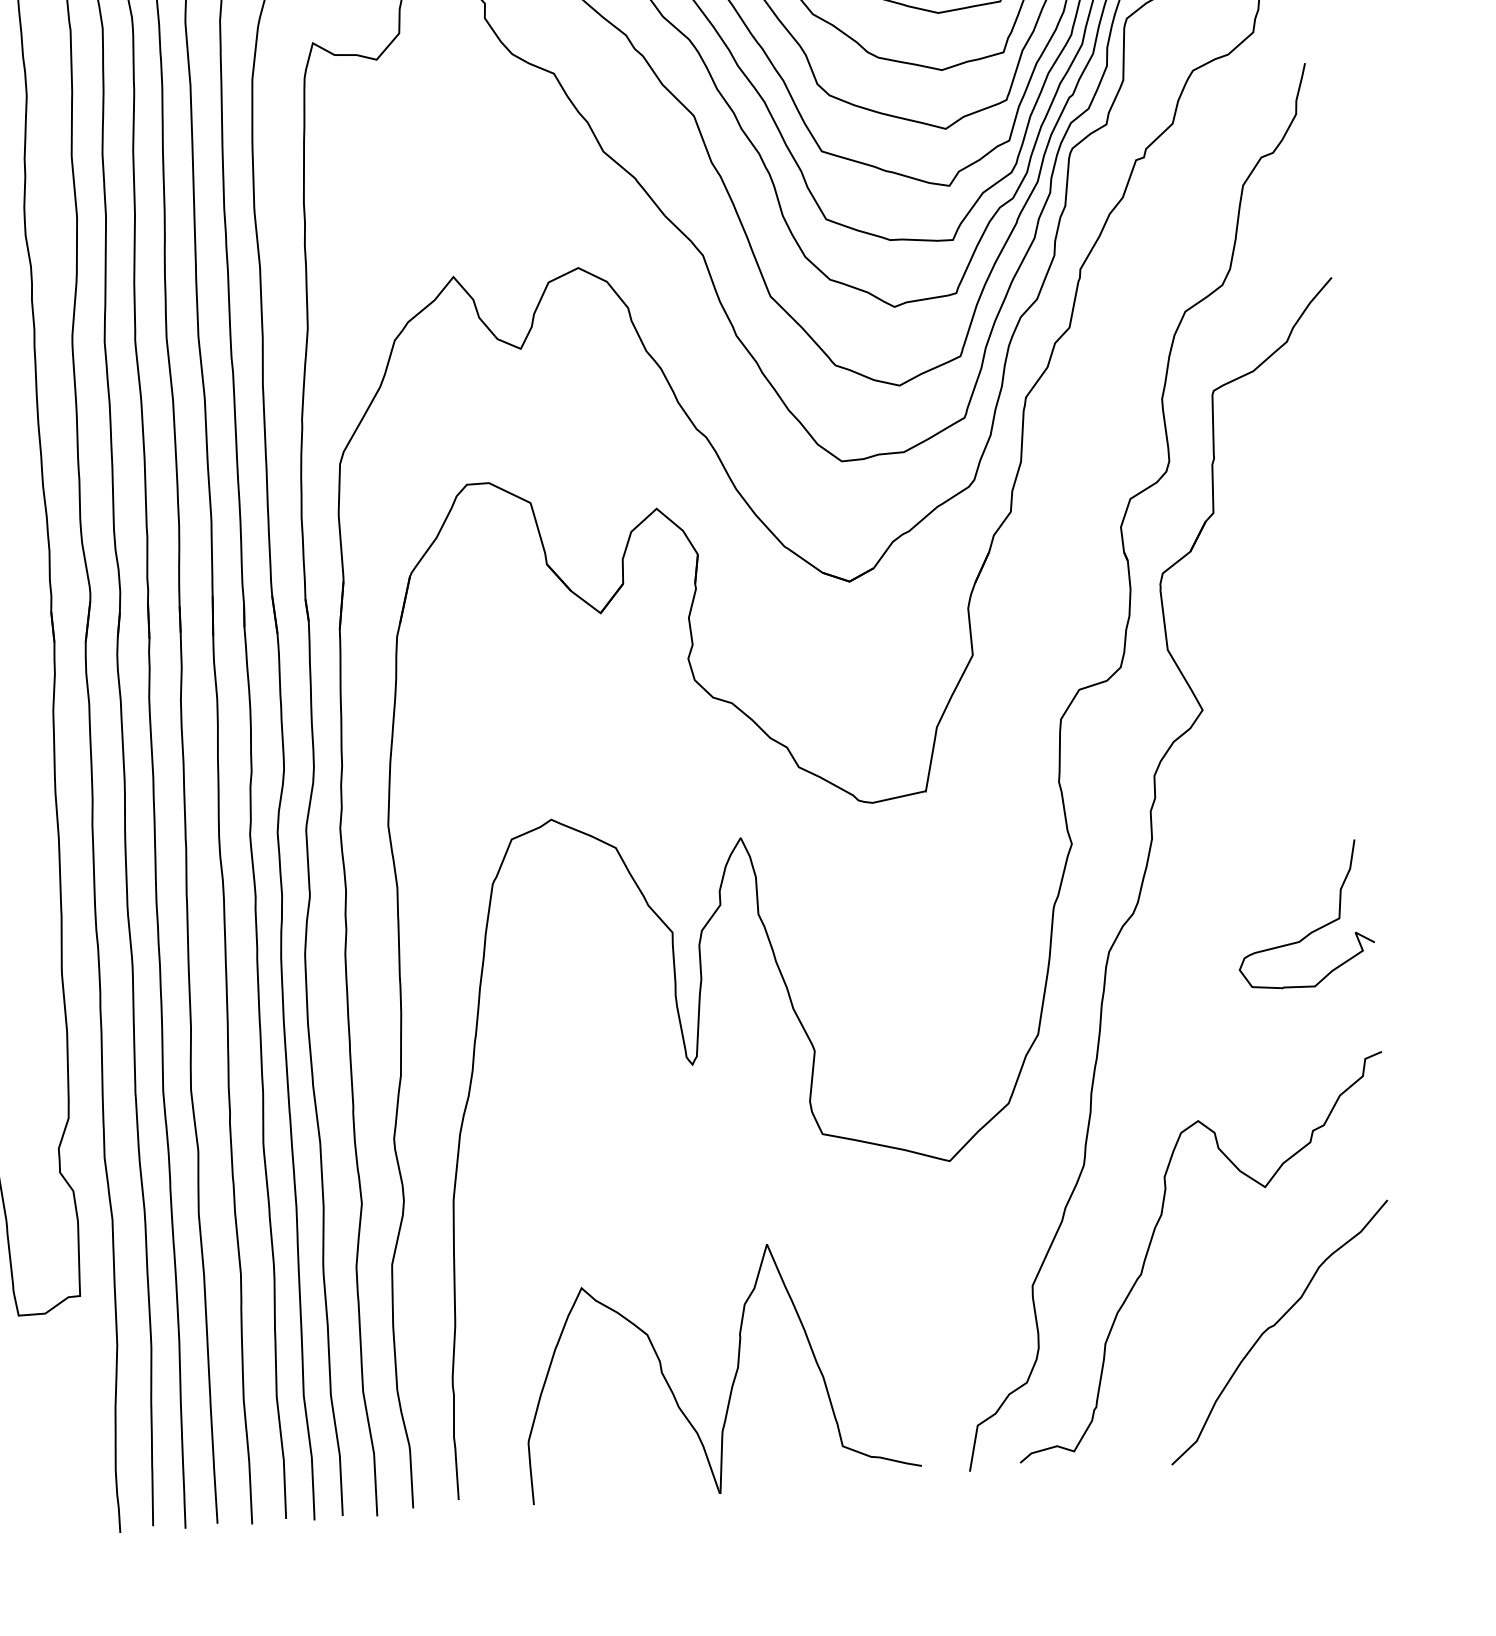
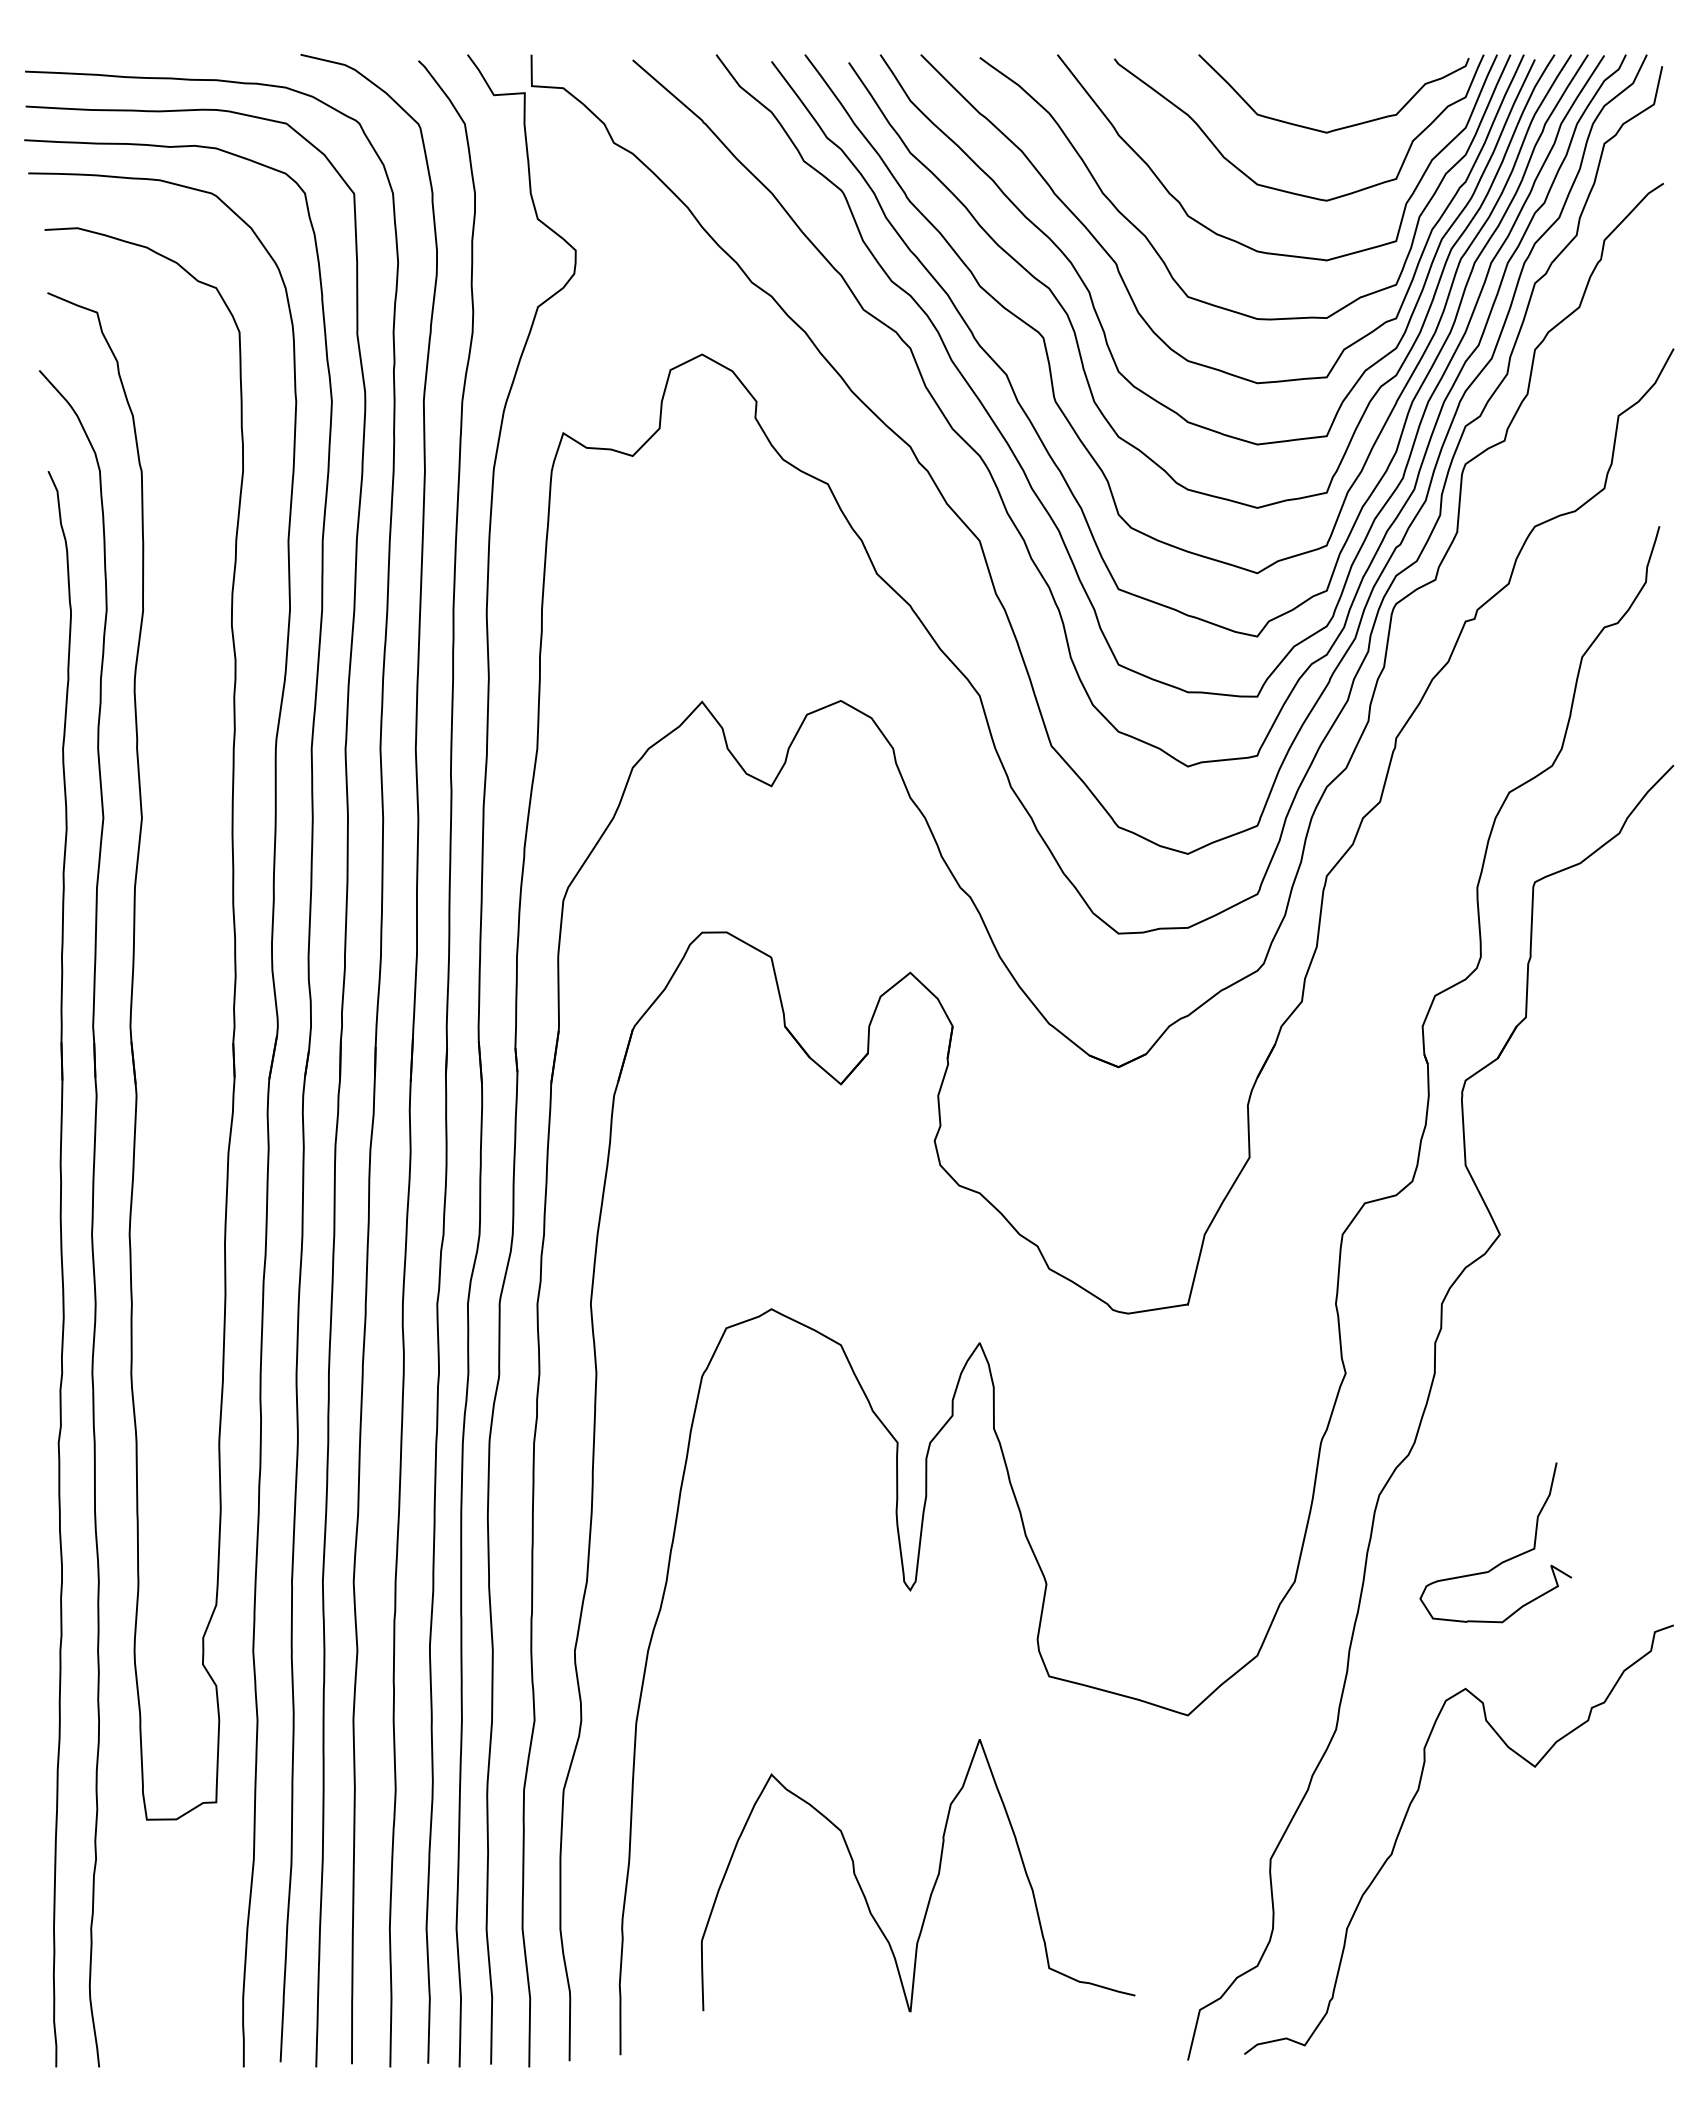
curve: (1313, 930) -> (1504, 1560), moved
curve: (1274, 1326) -> (1535, 1921), removed
part: (734, 1375) -> (934, 1882), moved

